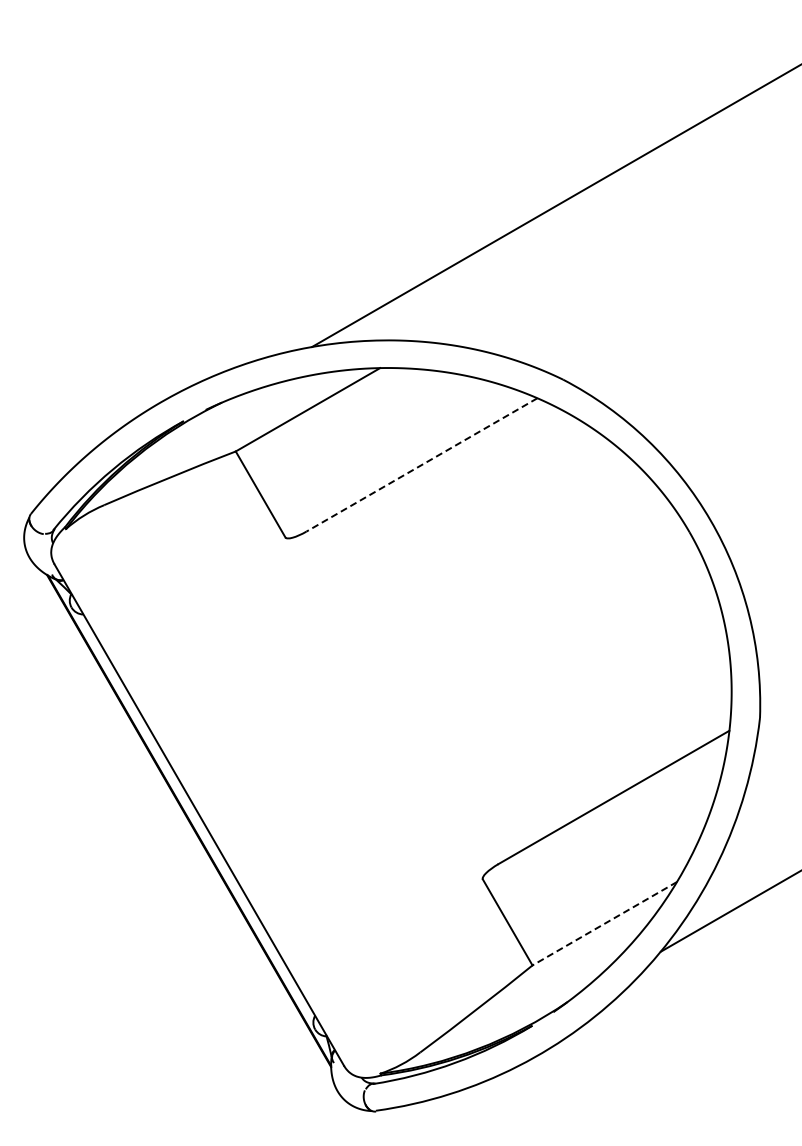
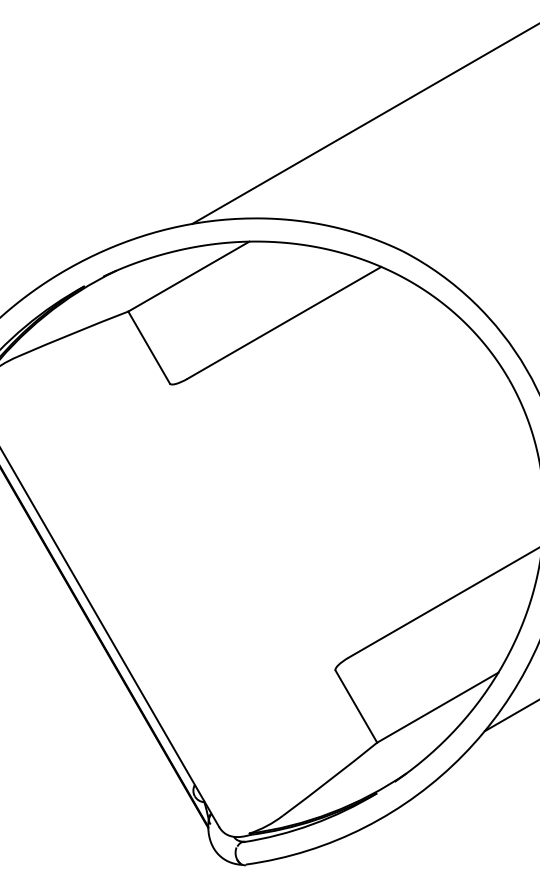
line: (421, 465) -> (284, 323), dashed -> solid
line: (604, 923) -> (437, 707), dashed -> solid

